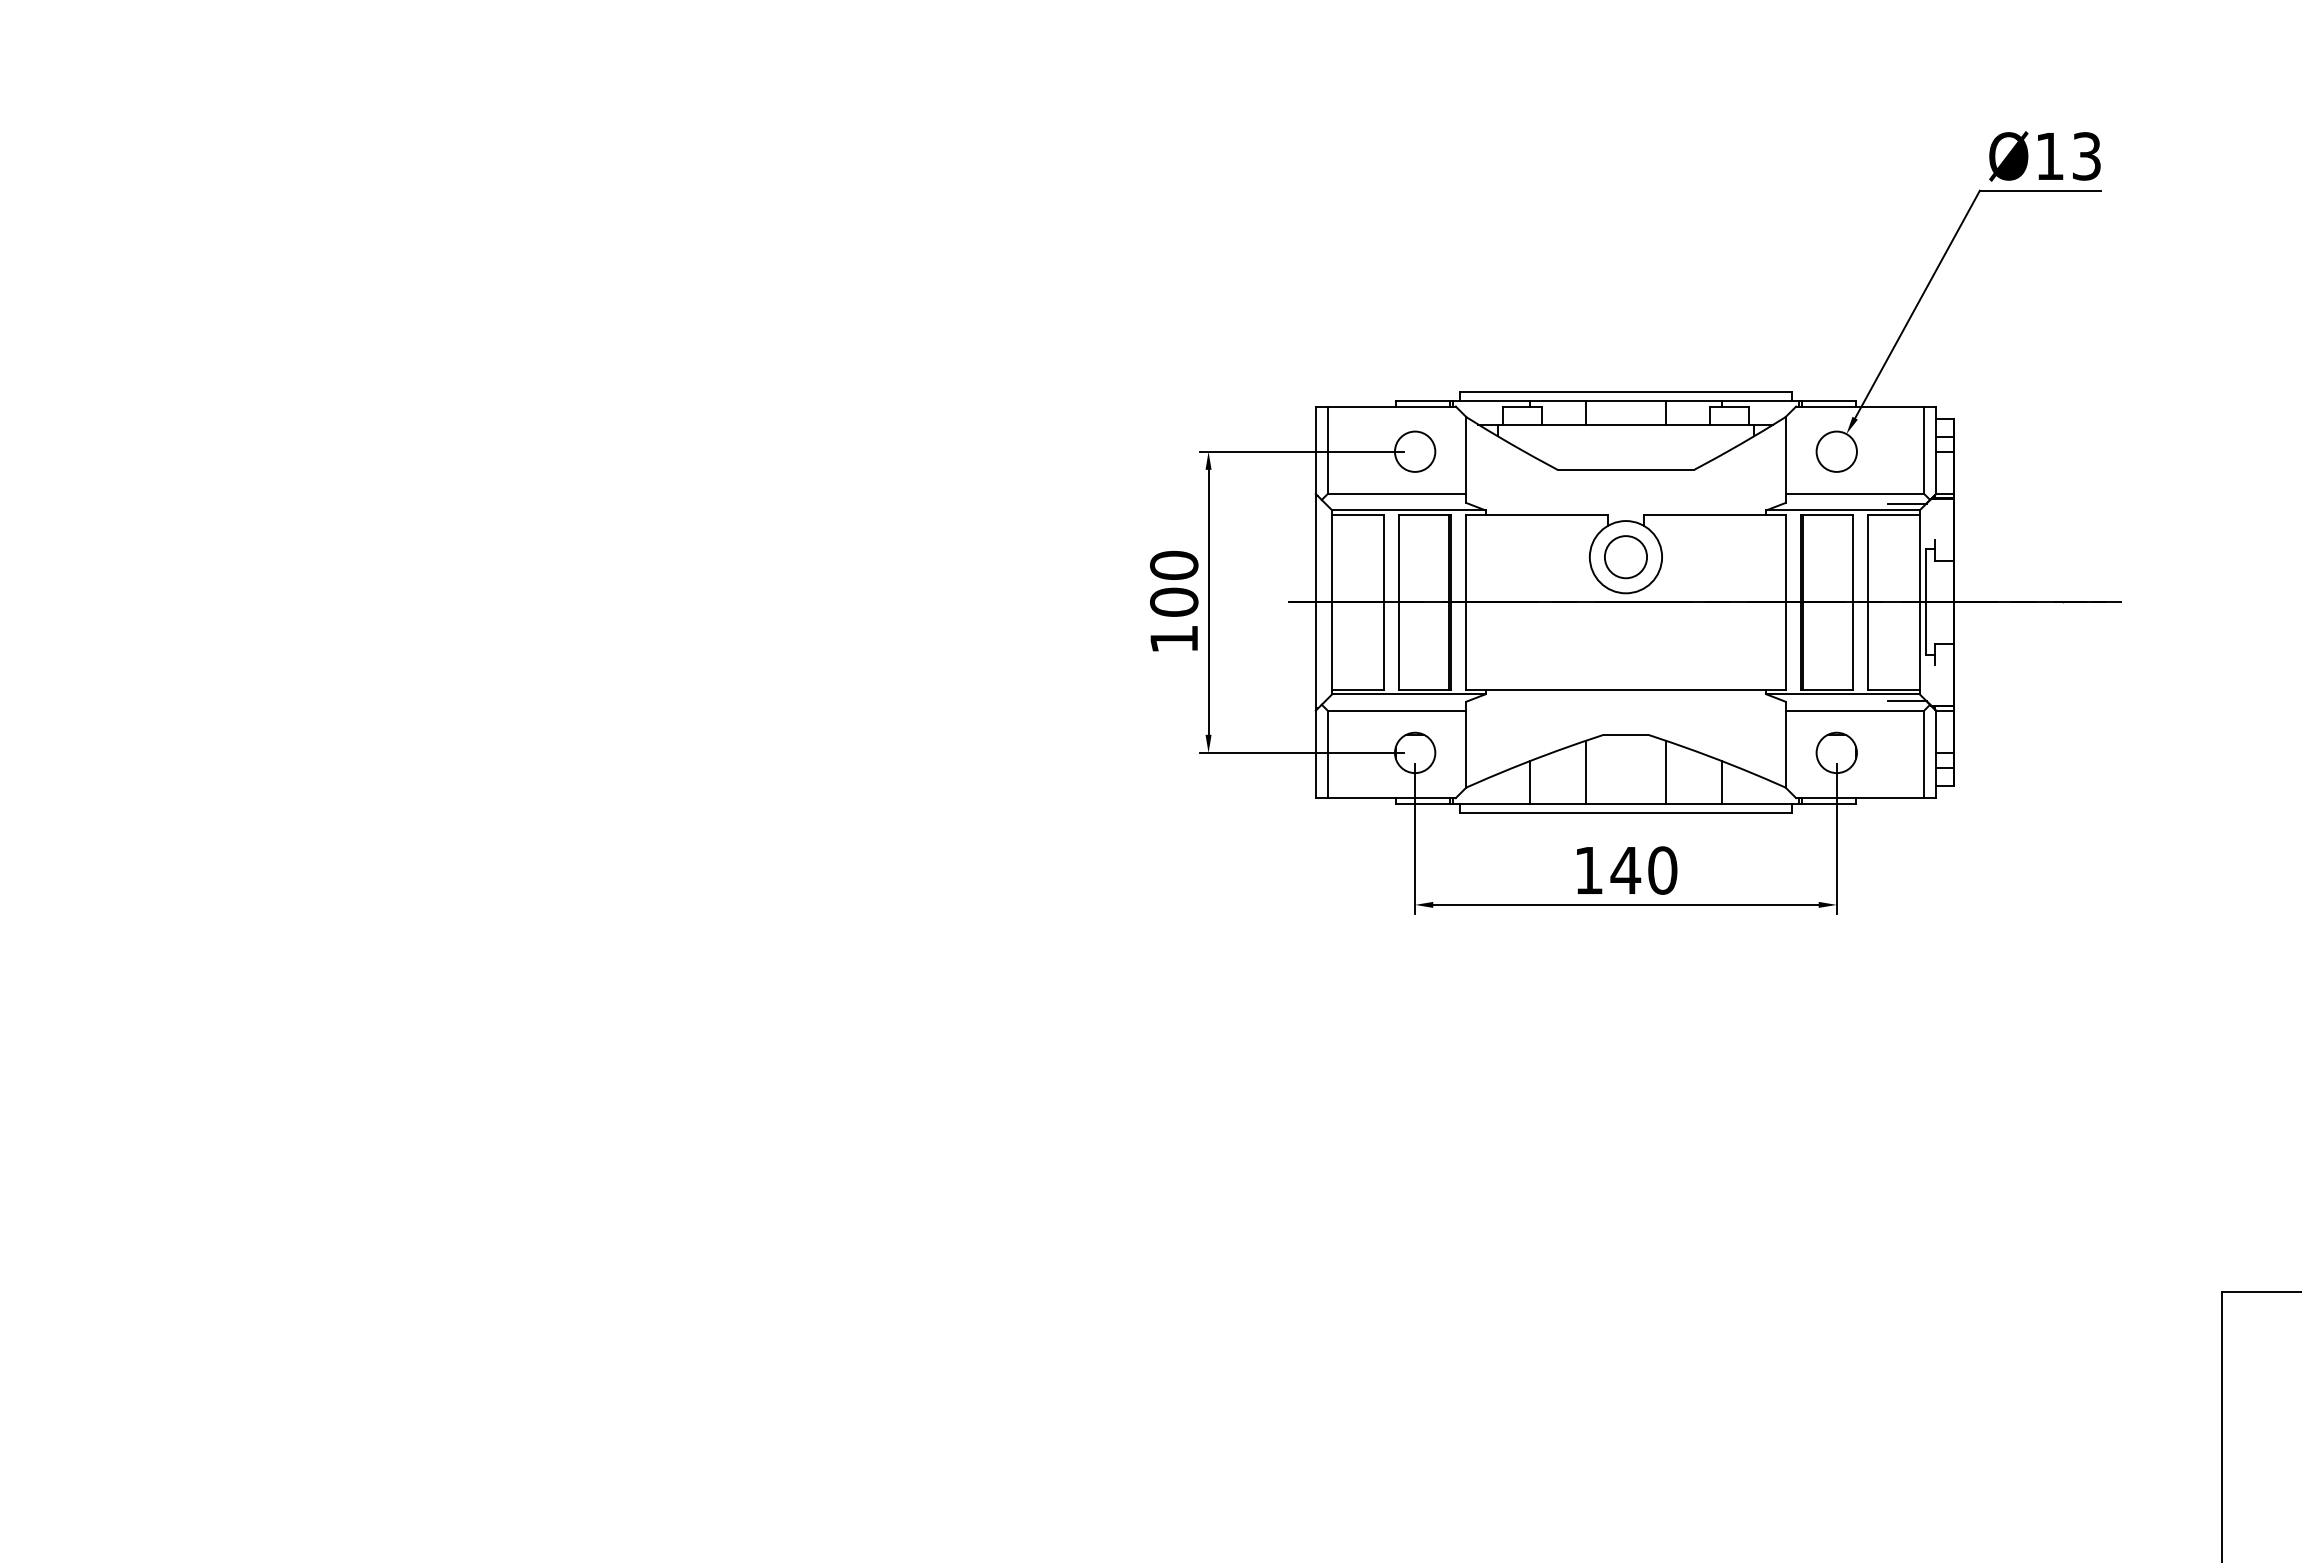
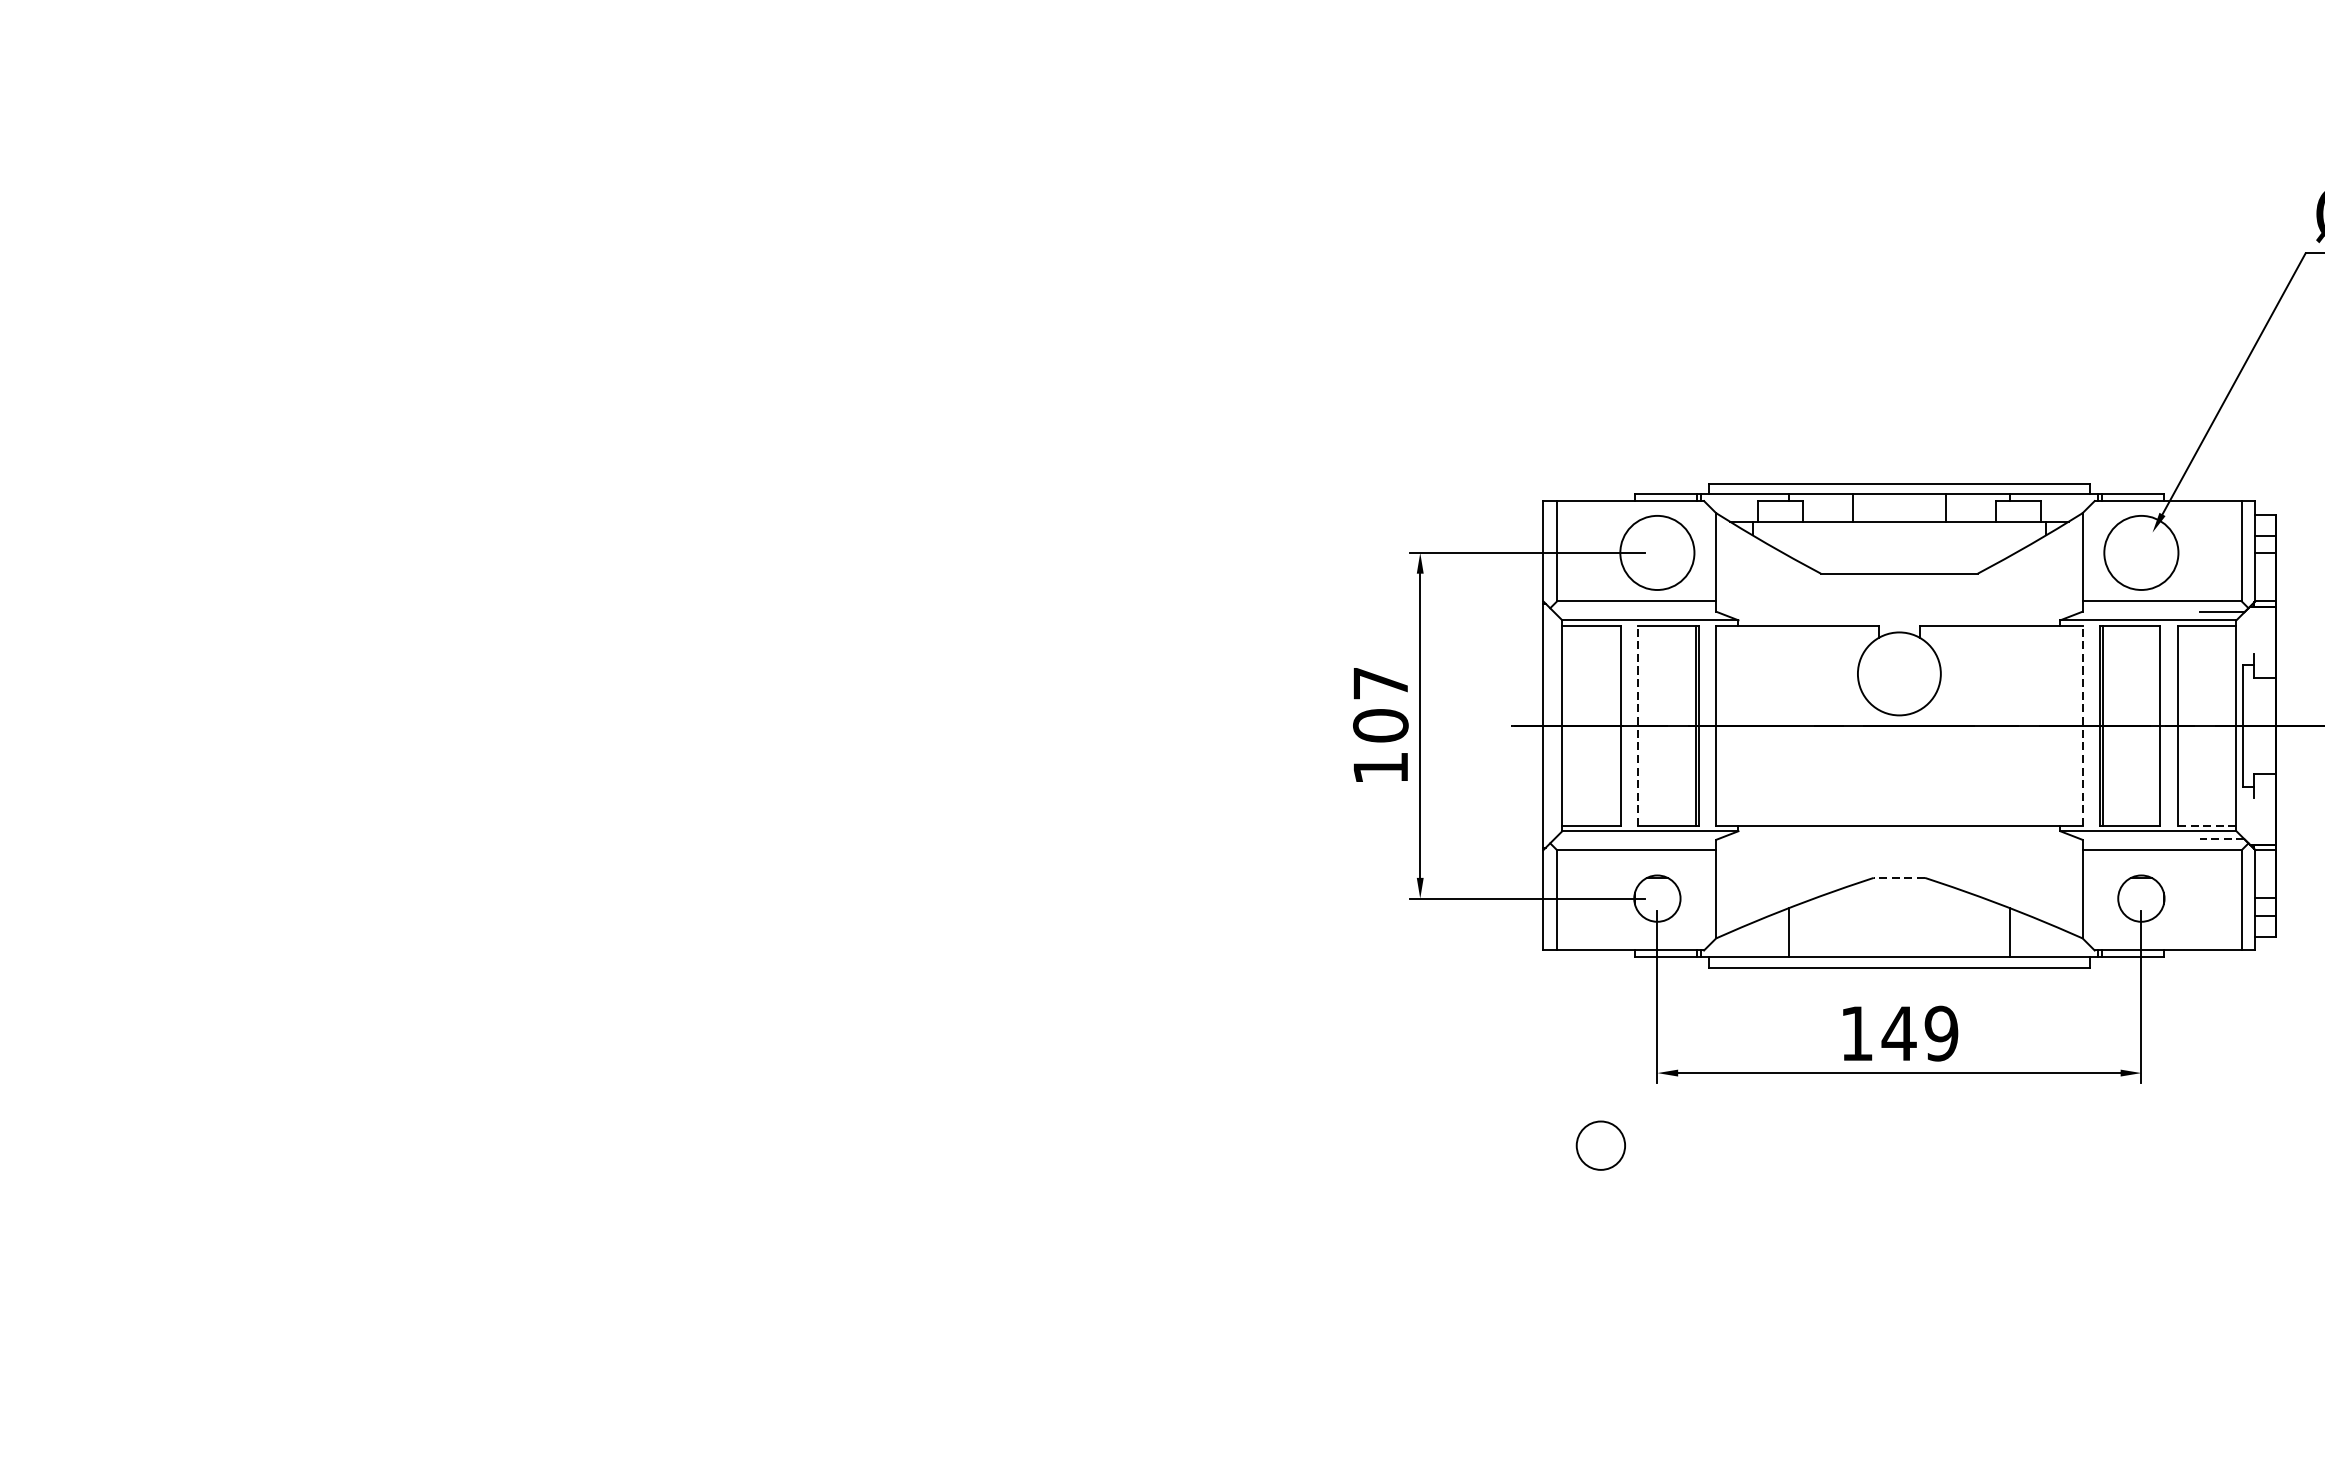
circle: (1414, 451) -> (1656, 552), size x1.6
circle: (1836, 451) -> (2141, 552), size x1.6
circle: (1625, 557) -> (1600, 1146), moved
text: (1174, 564) -> (1381, 682), 100 -> 107
line: (1398, 601) -> (1638, 724), solid -> dashed
line: (1785, 601) -> (2082, 724), solid -> dashed
line: (1894, 689) -> (2207, 825), solid -> dashed
line: (1907, 701) -> (2222, 839), solid -> dashed
line: (1625, 734) -> (1898, 877), solid -> dashed
line: (1585, 772) -> (1852, 921), removed
line: (1666, 772) -> (1945, 921), removed
text: (1662, 870) -> (1941, 1033), 140 -> 149

